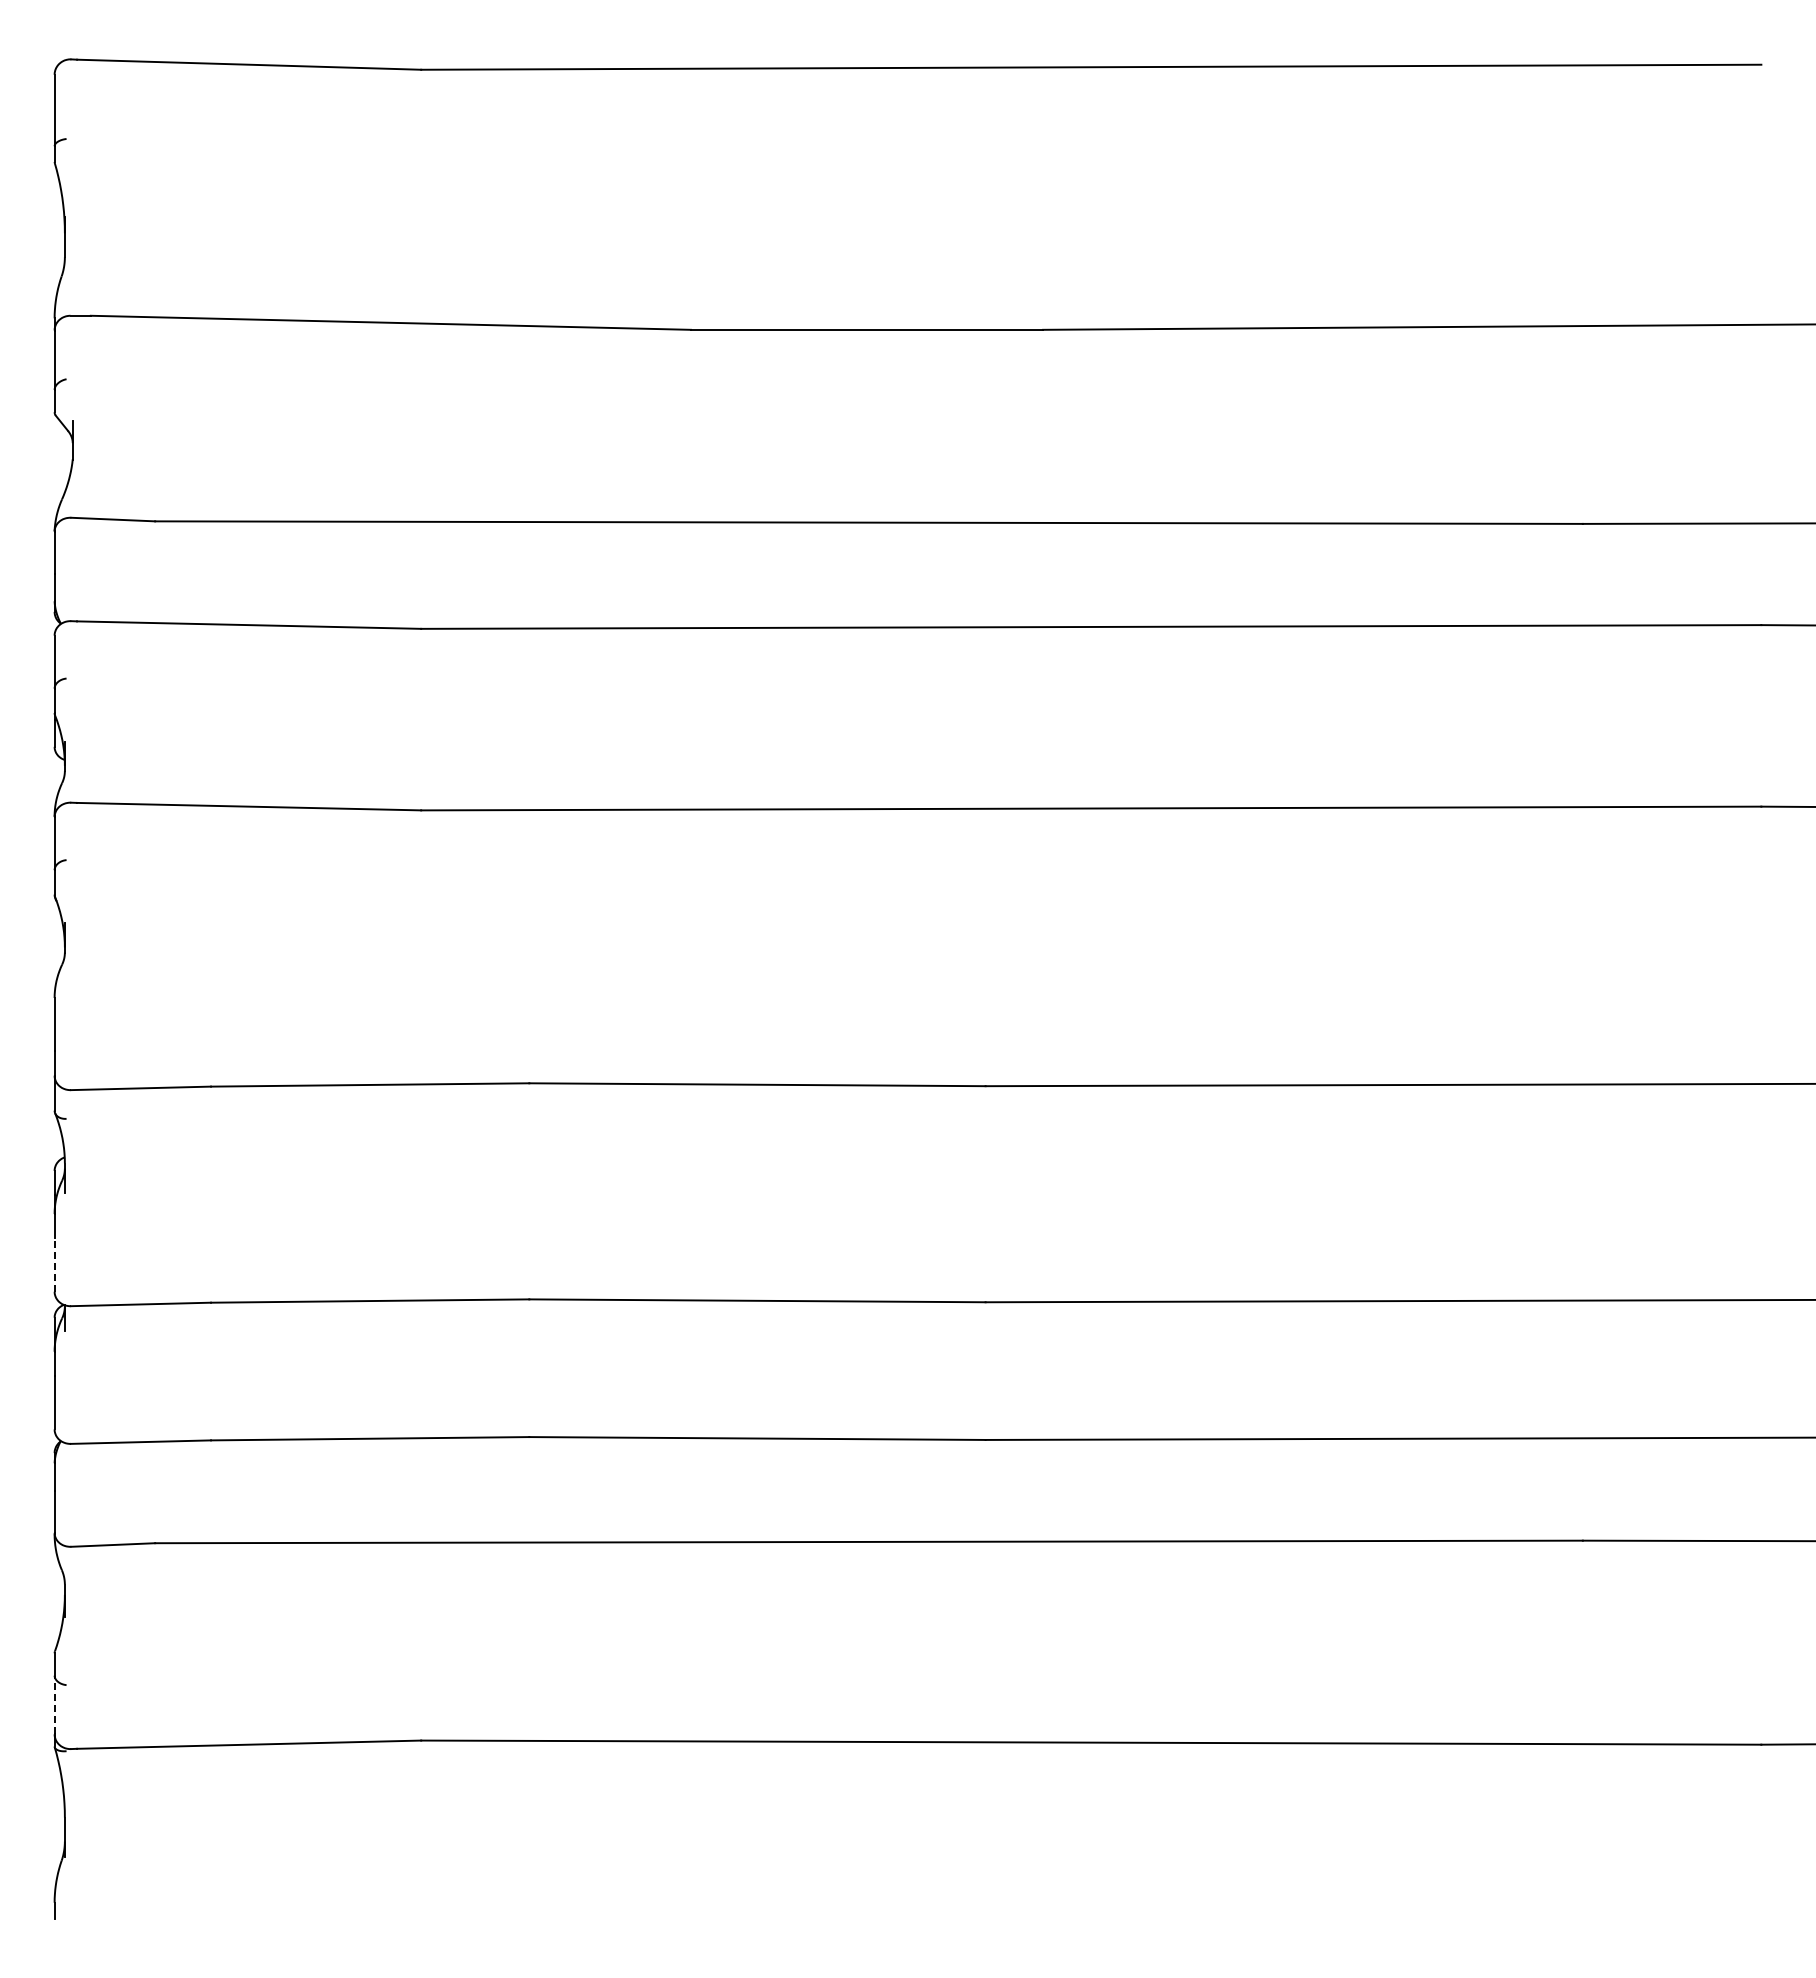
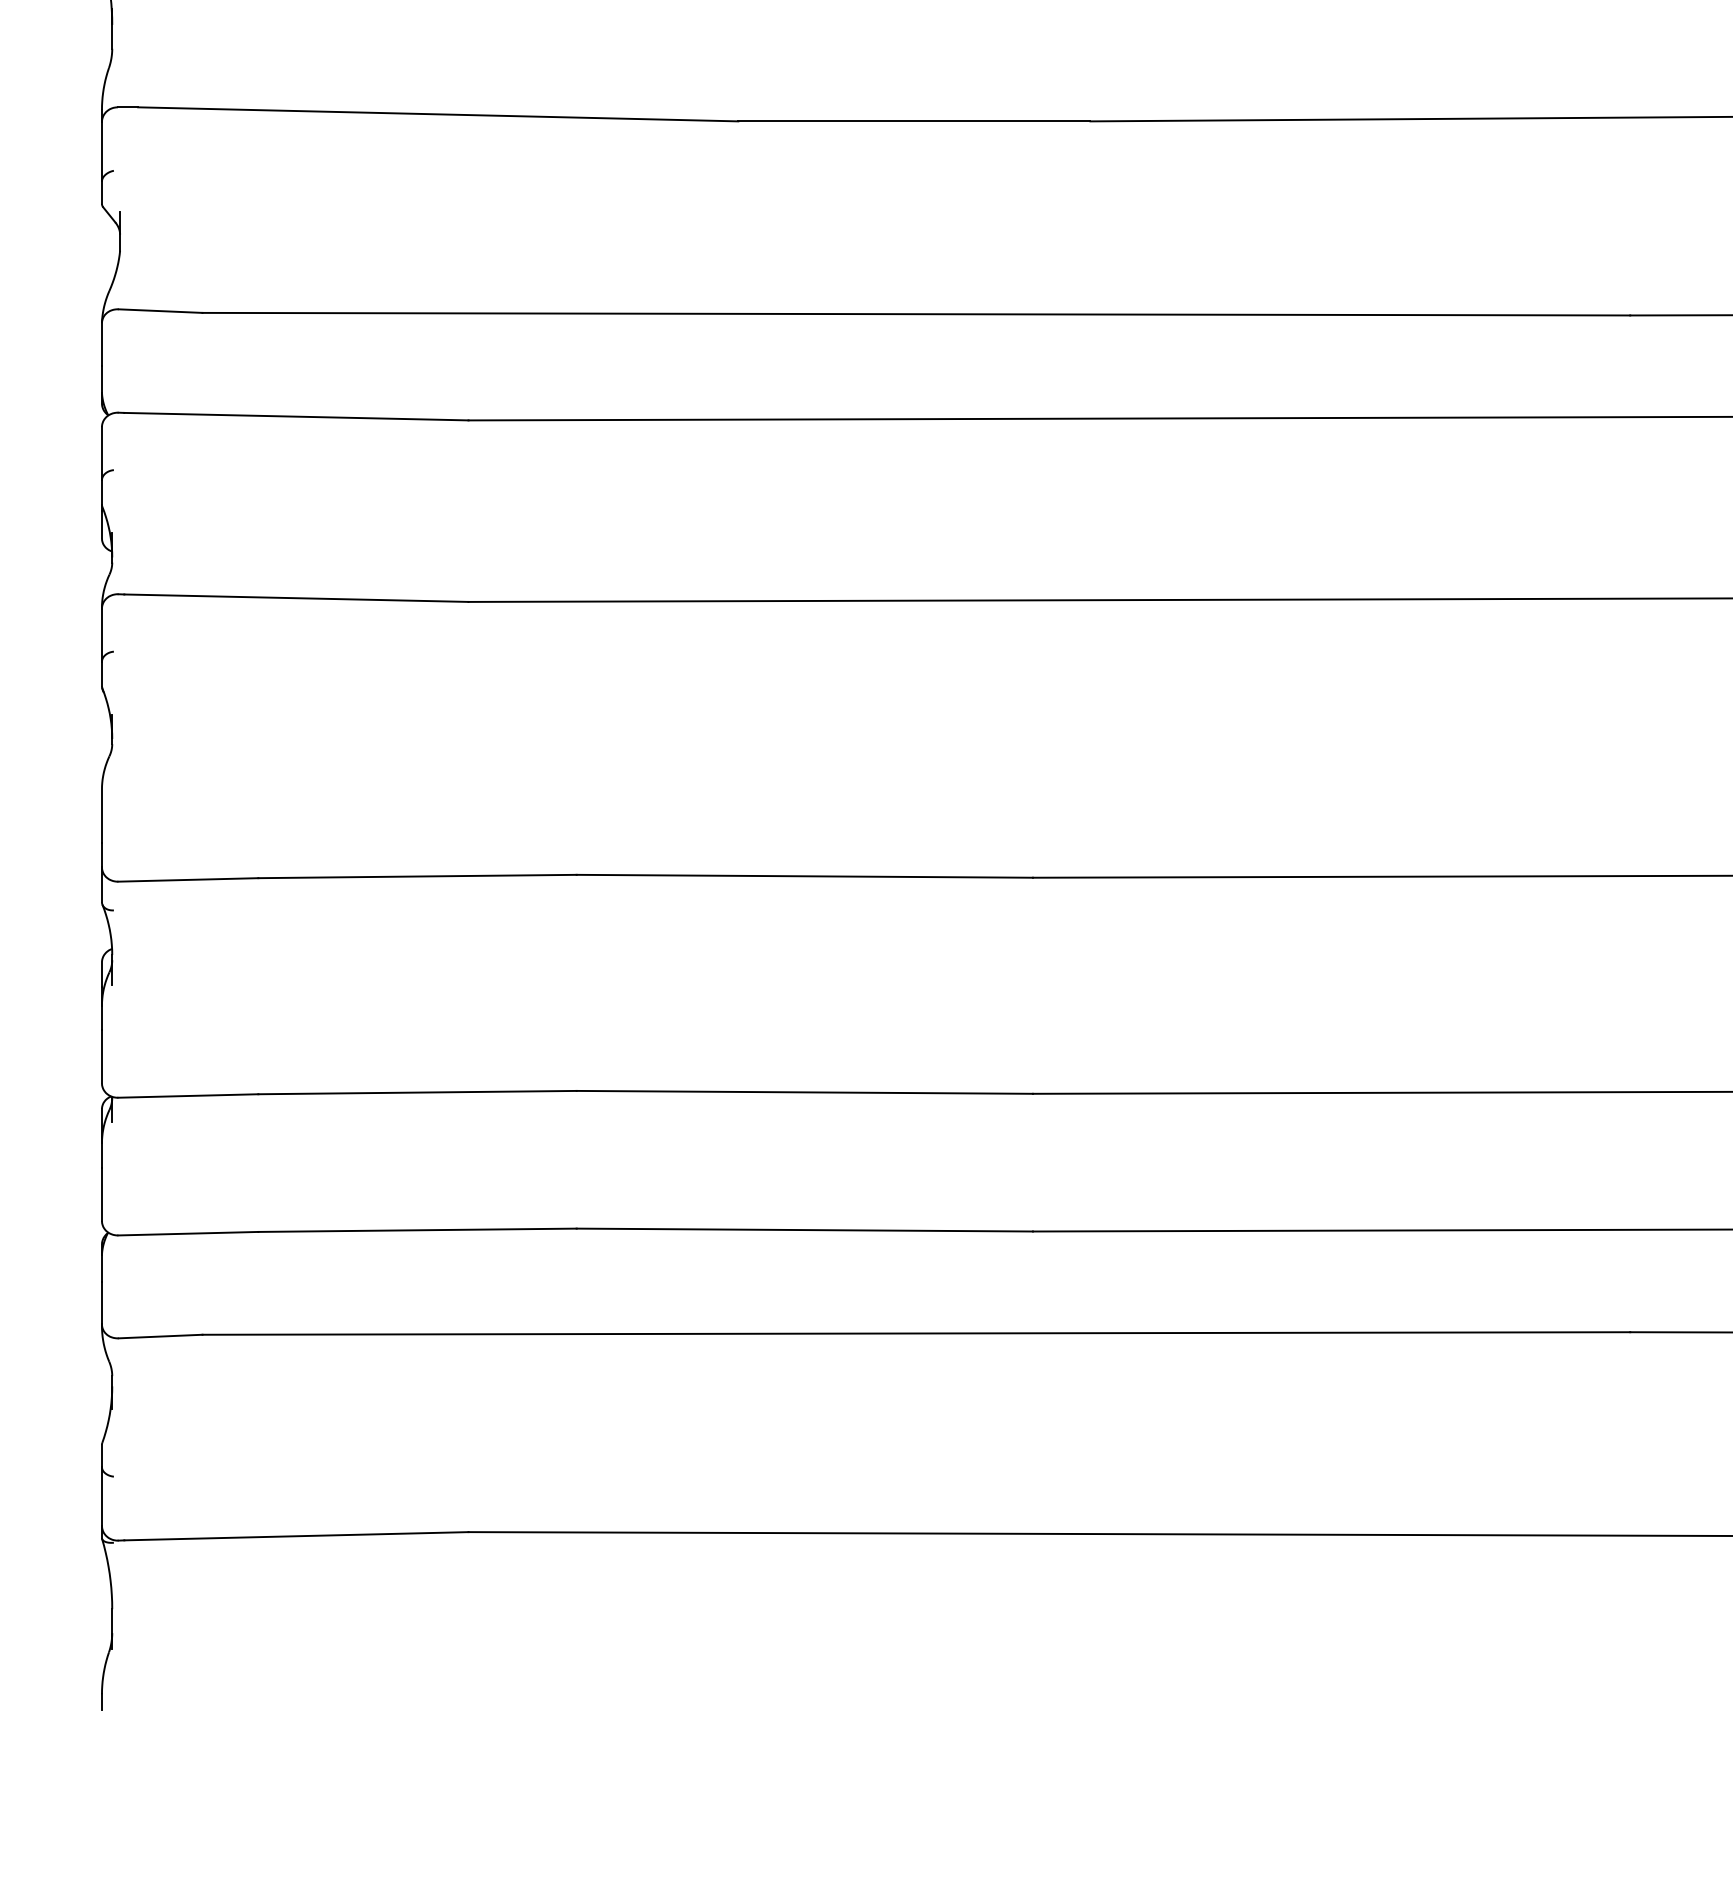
line: (54, 1265) -> (101, 1057), dashed -> solid
line: (54, 1704) -> (101, 1496), dashed -> solid

